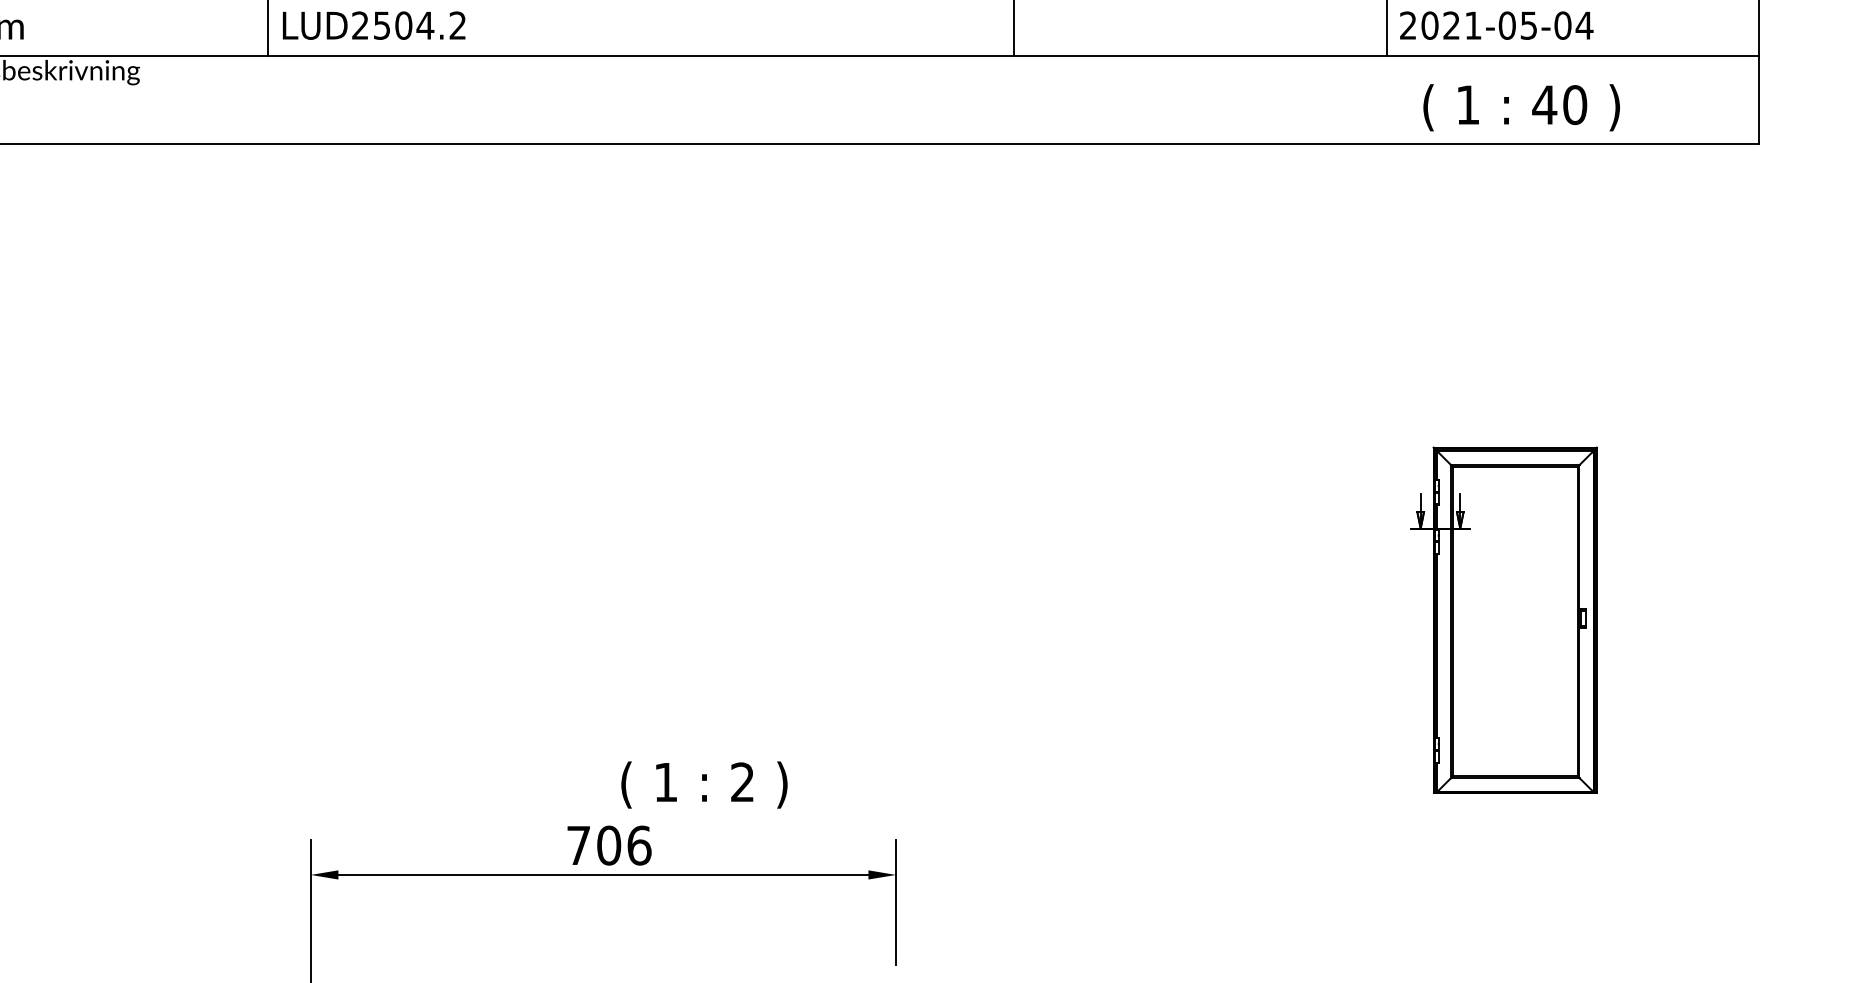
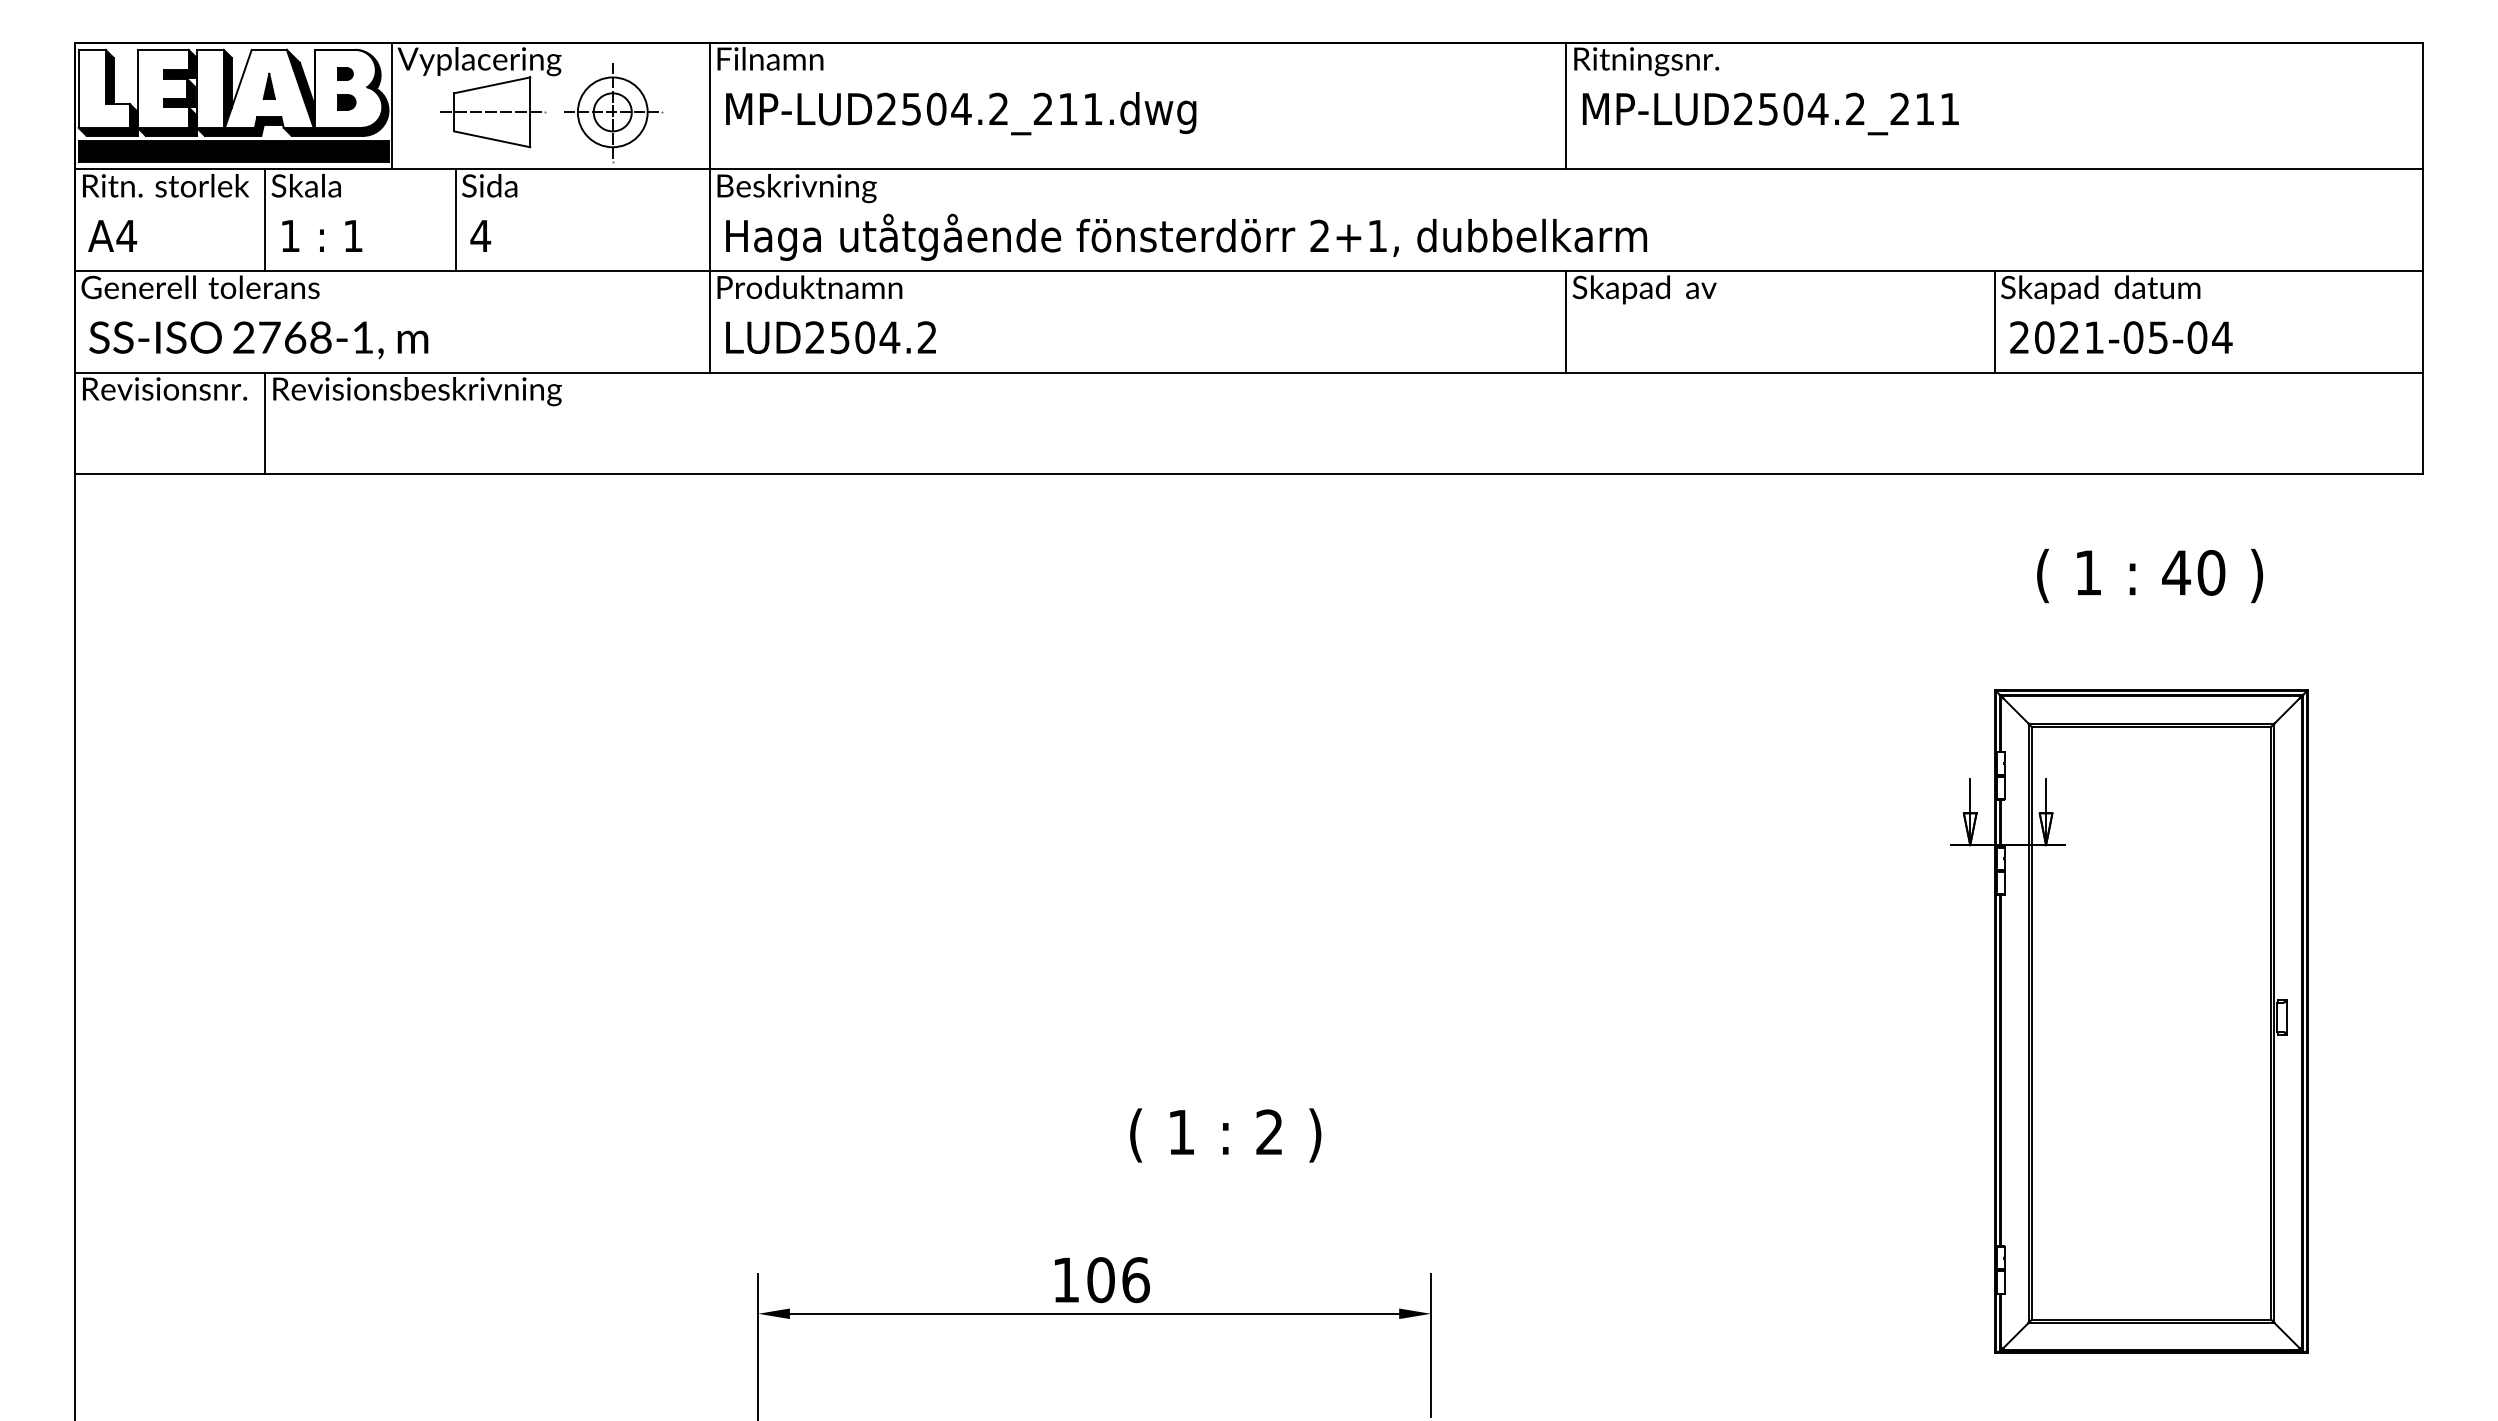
text: (1521, 107) -> (2149, 575), moved
part: (1503, 620) -> (2129, 1021), size x1.67
text: (704, 785) -> (1225, 1135), moved
text: (579, 845) -> (1066, 1279), 706 -> 106

